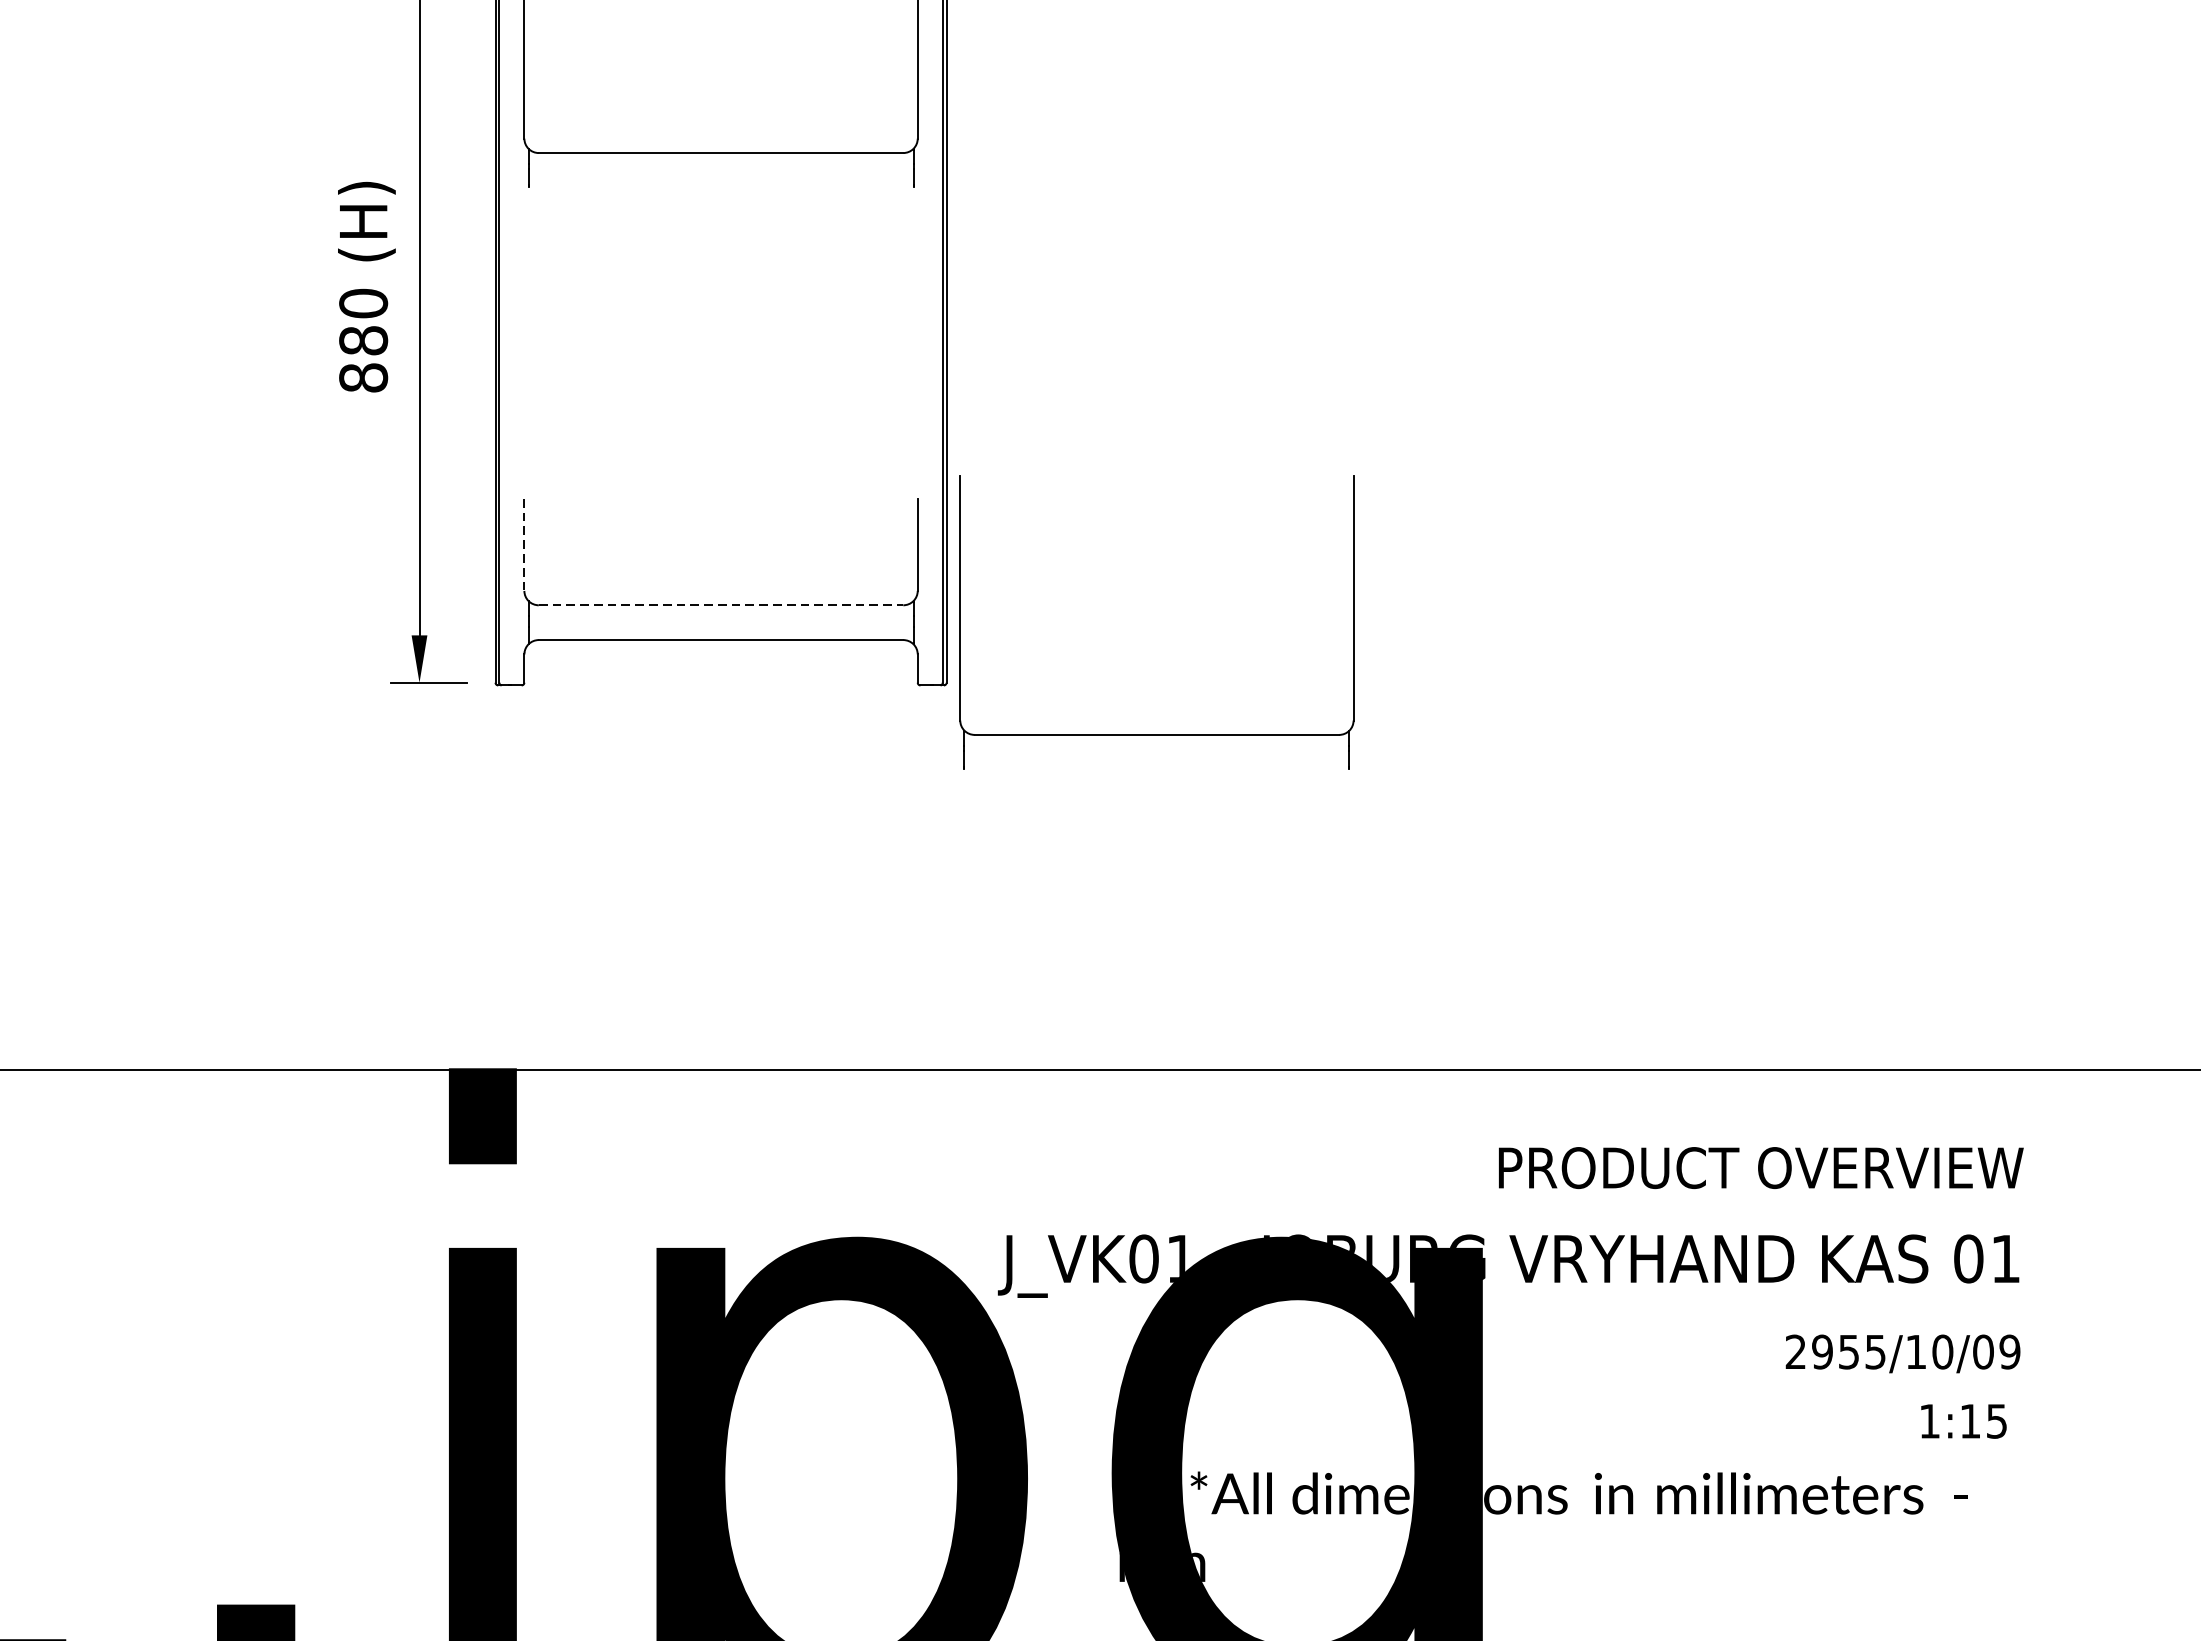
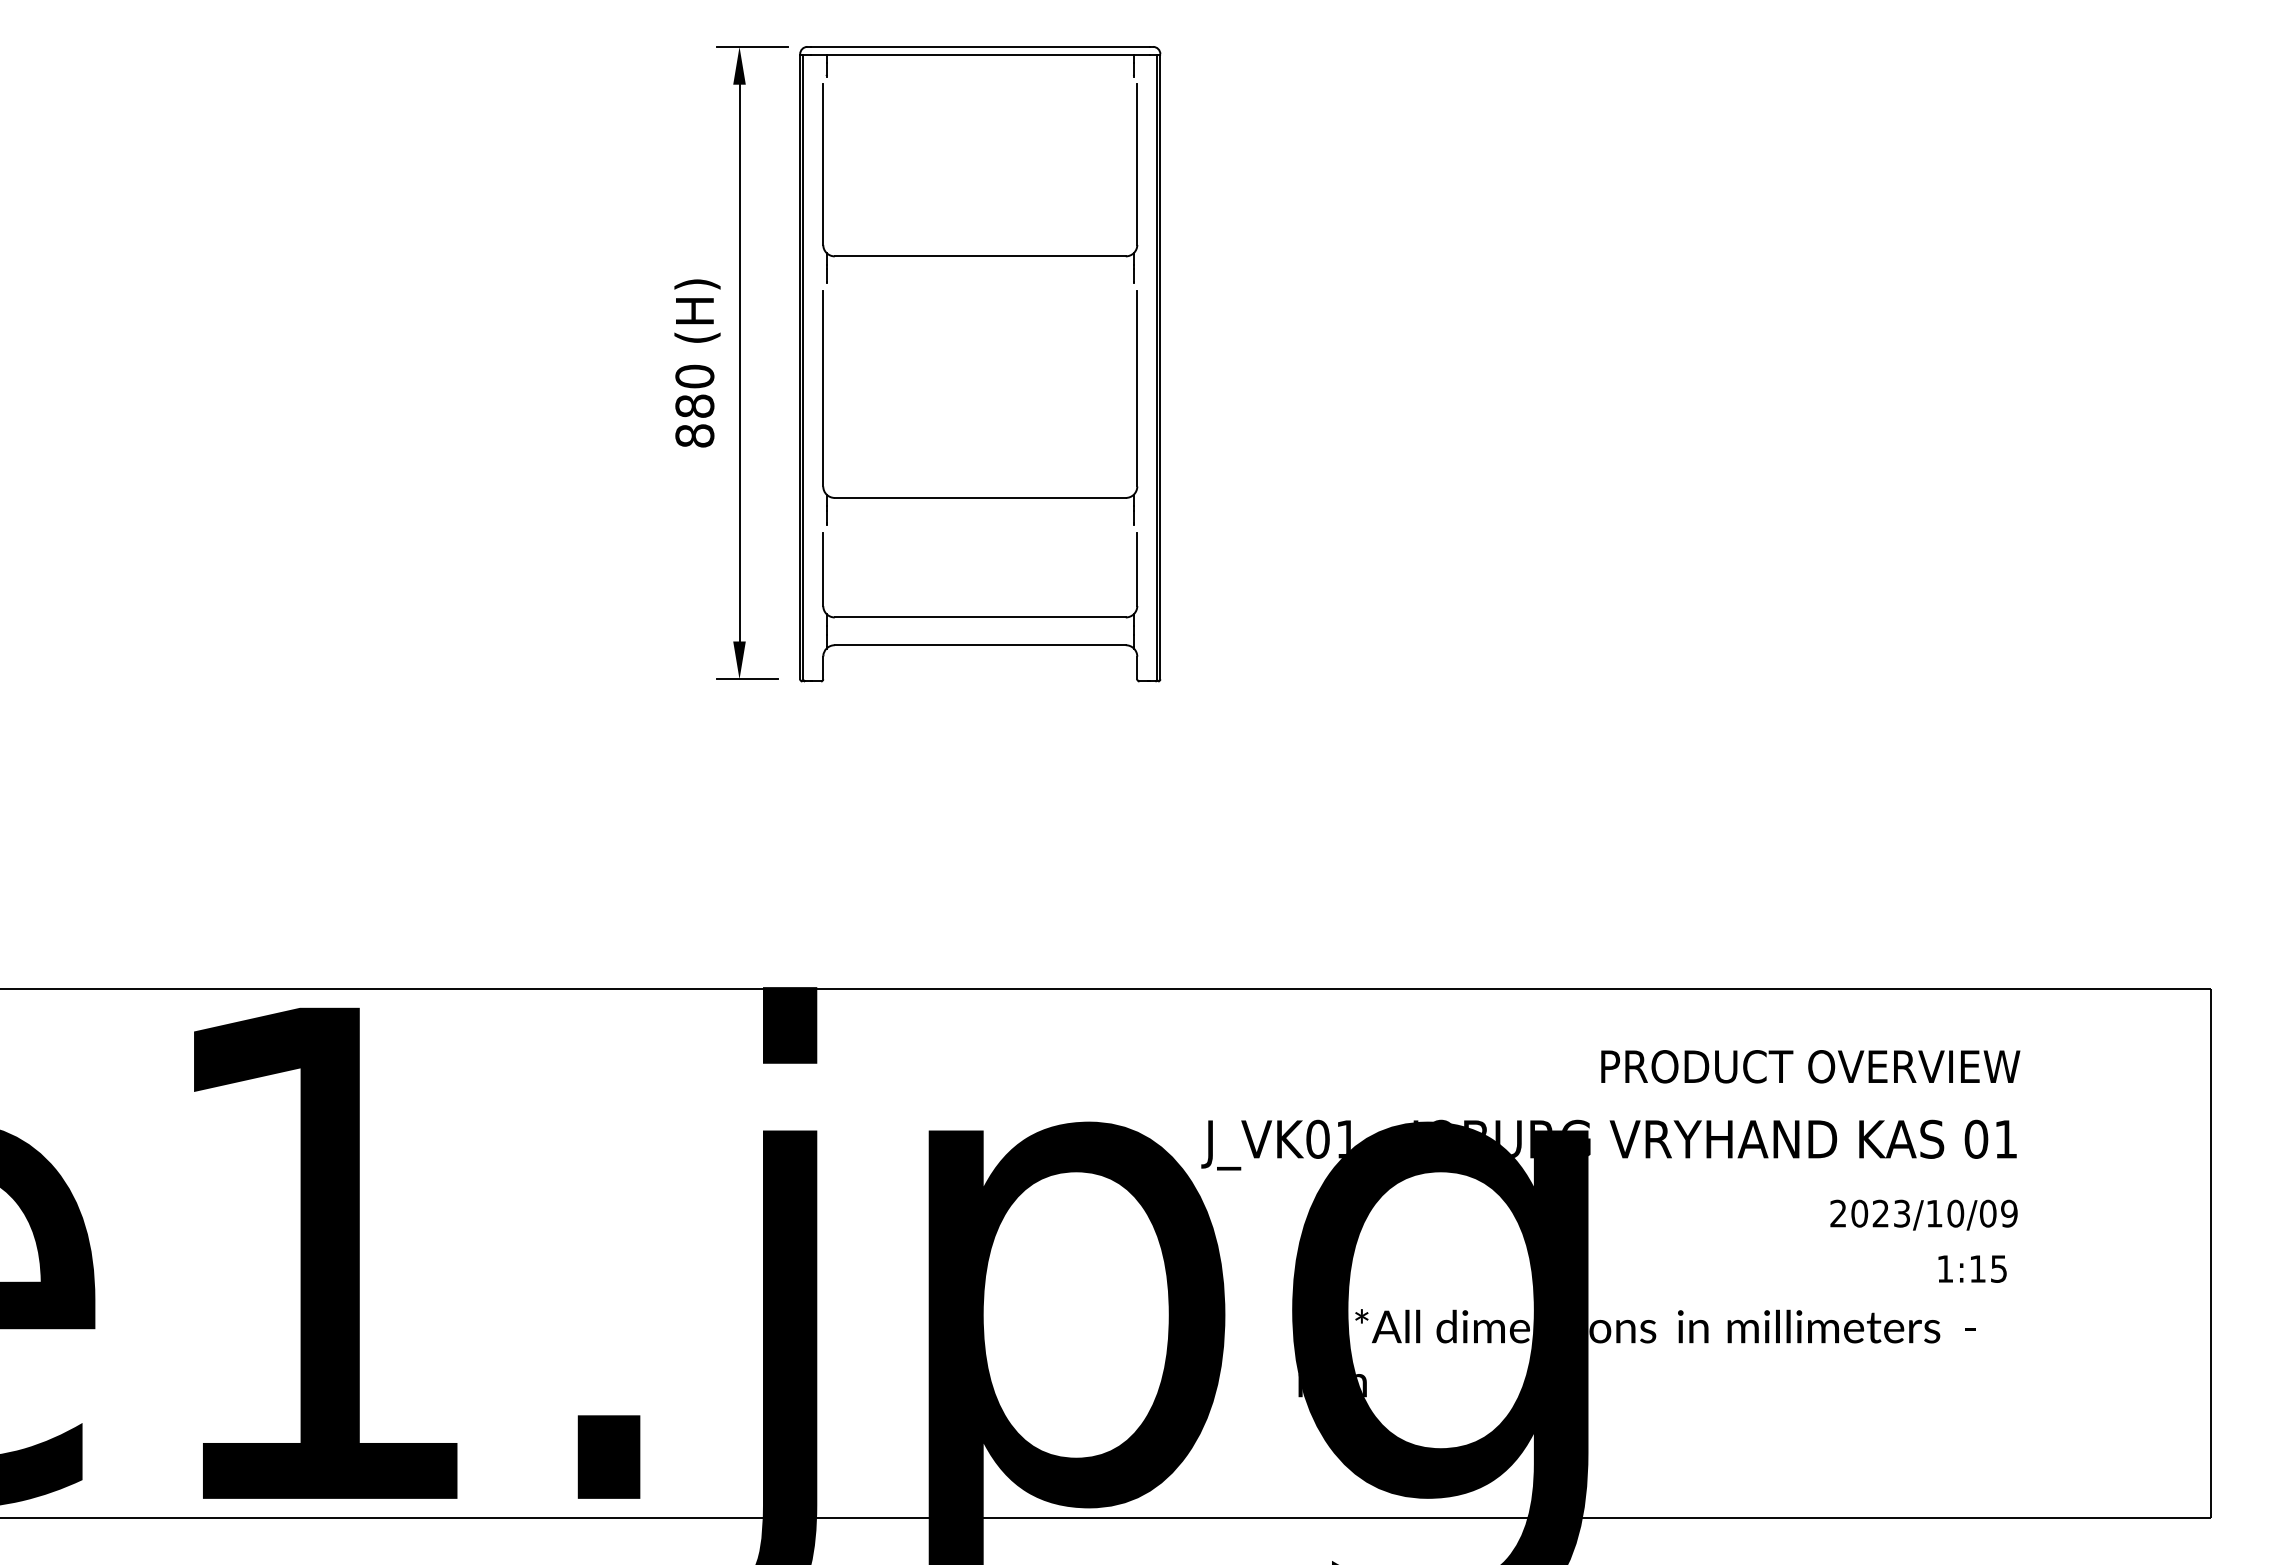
line: (524, 545) -> (823, 569), dashed -> solid
line: (721, 605) -> (980, 617), dashed -> solid
part: (1157, 734) -> (980, 497), moved
text: (1848, 1351) -> (1880, 1213), 2955/10/09 -> 2023/10/09

